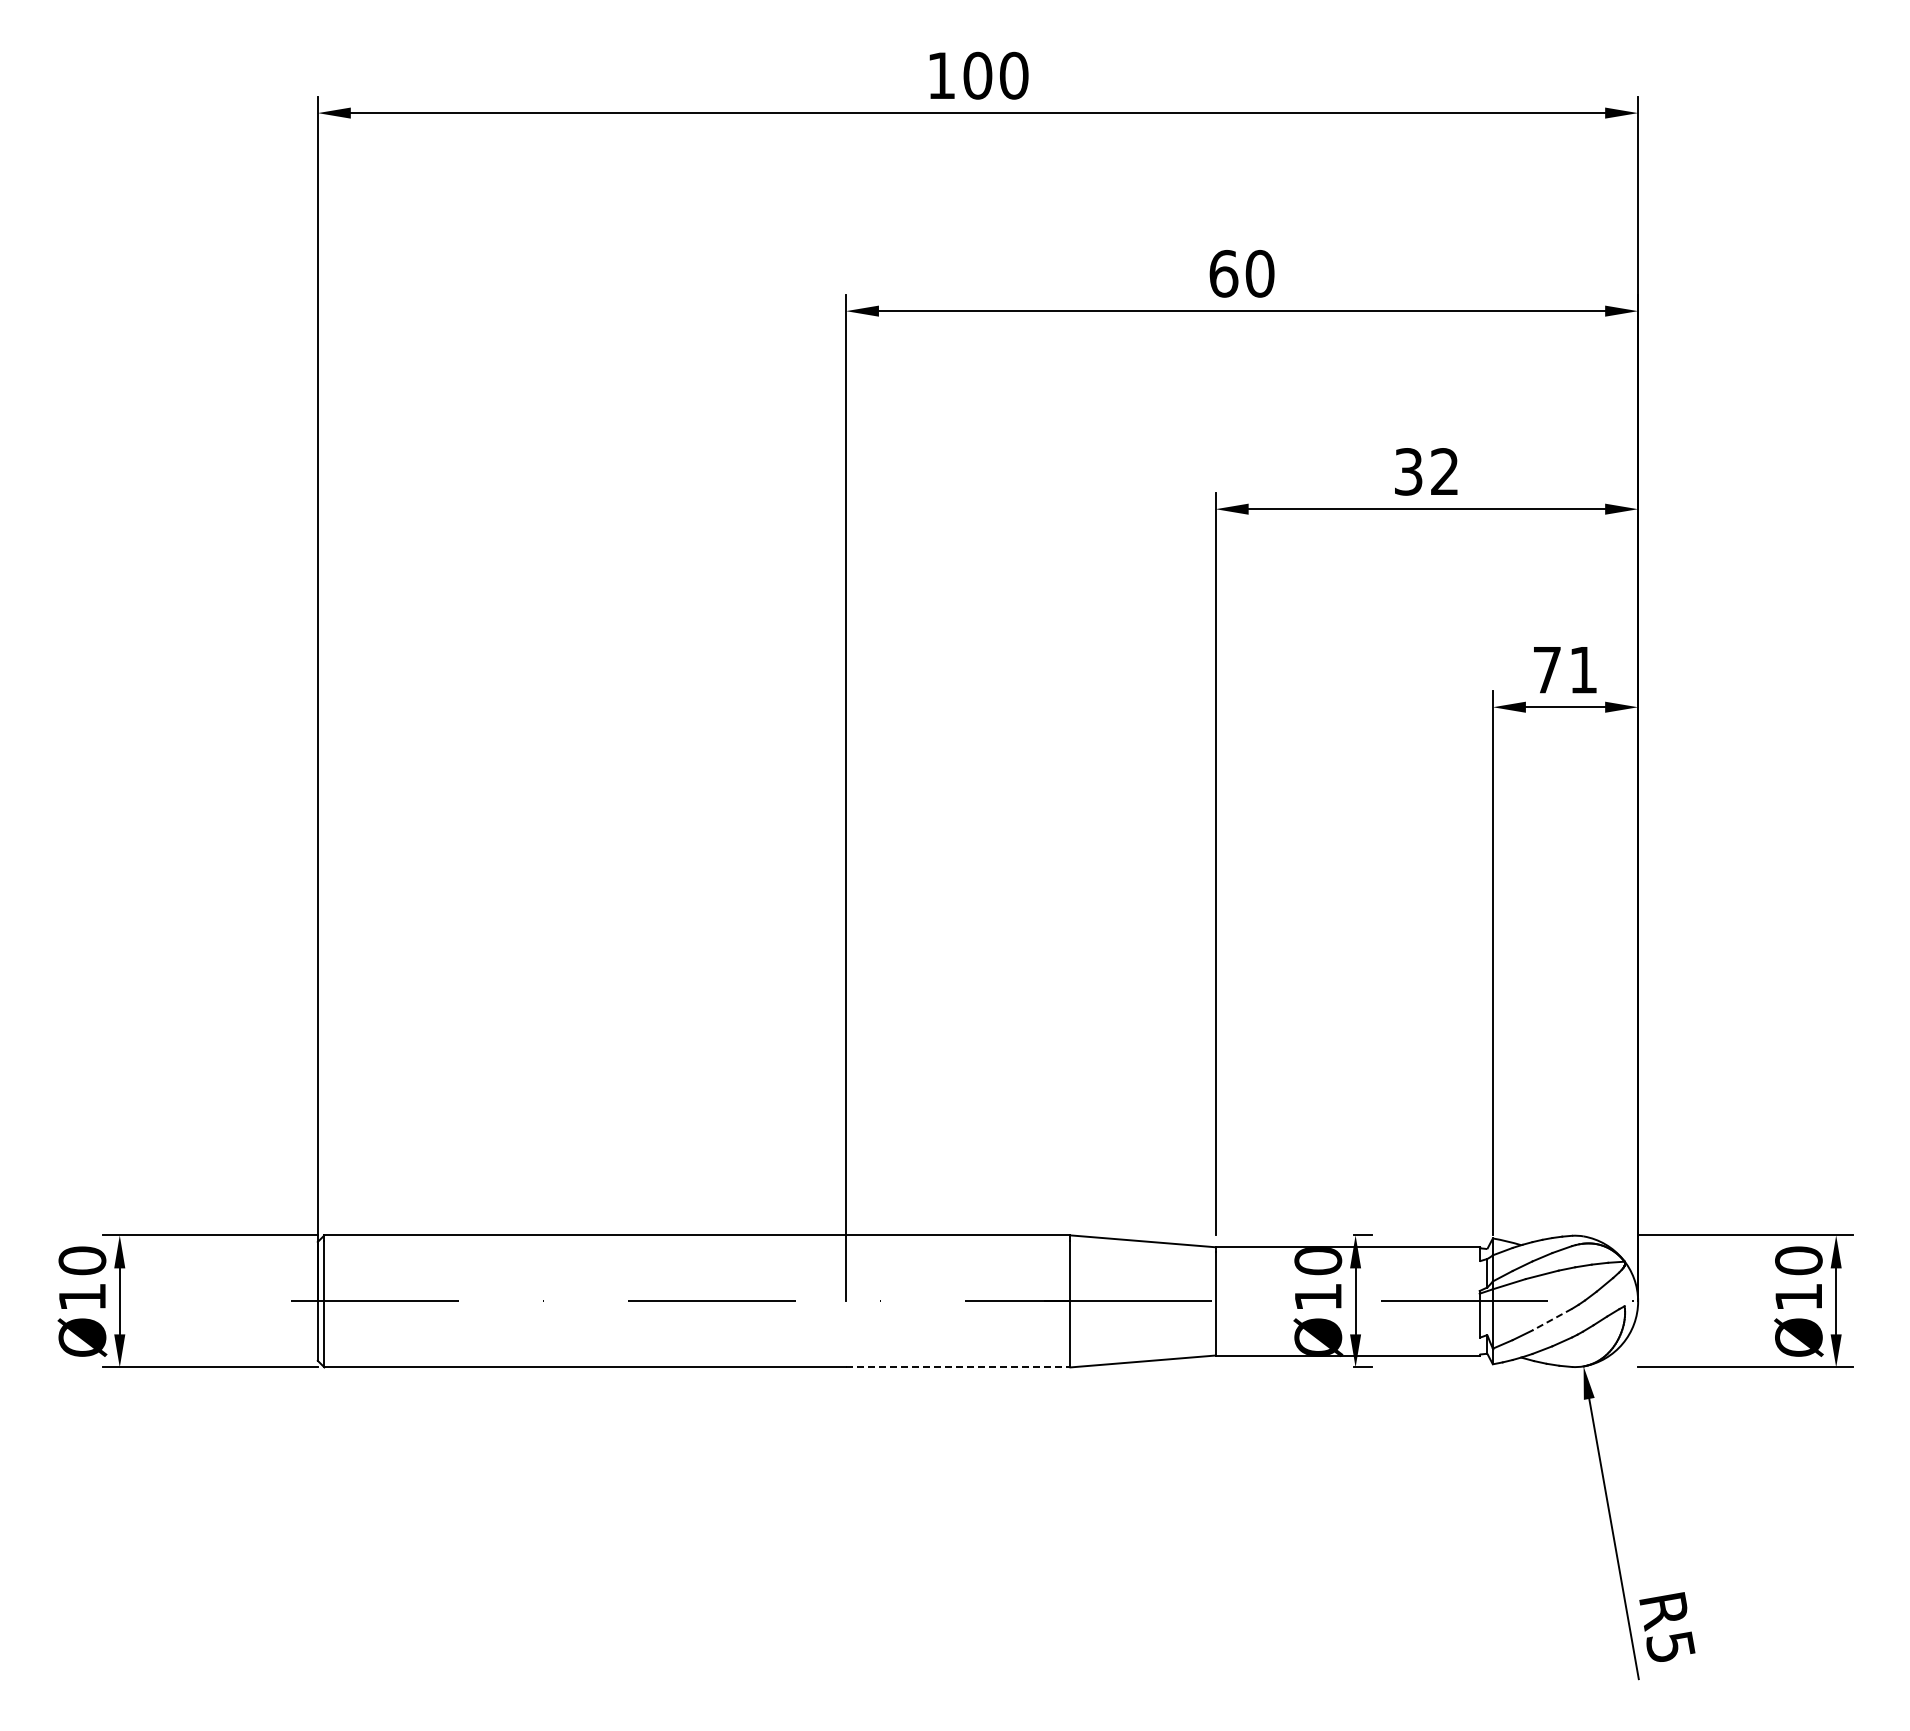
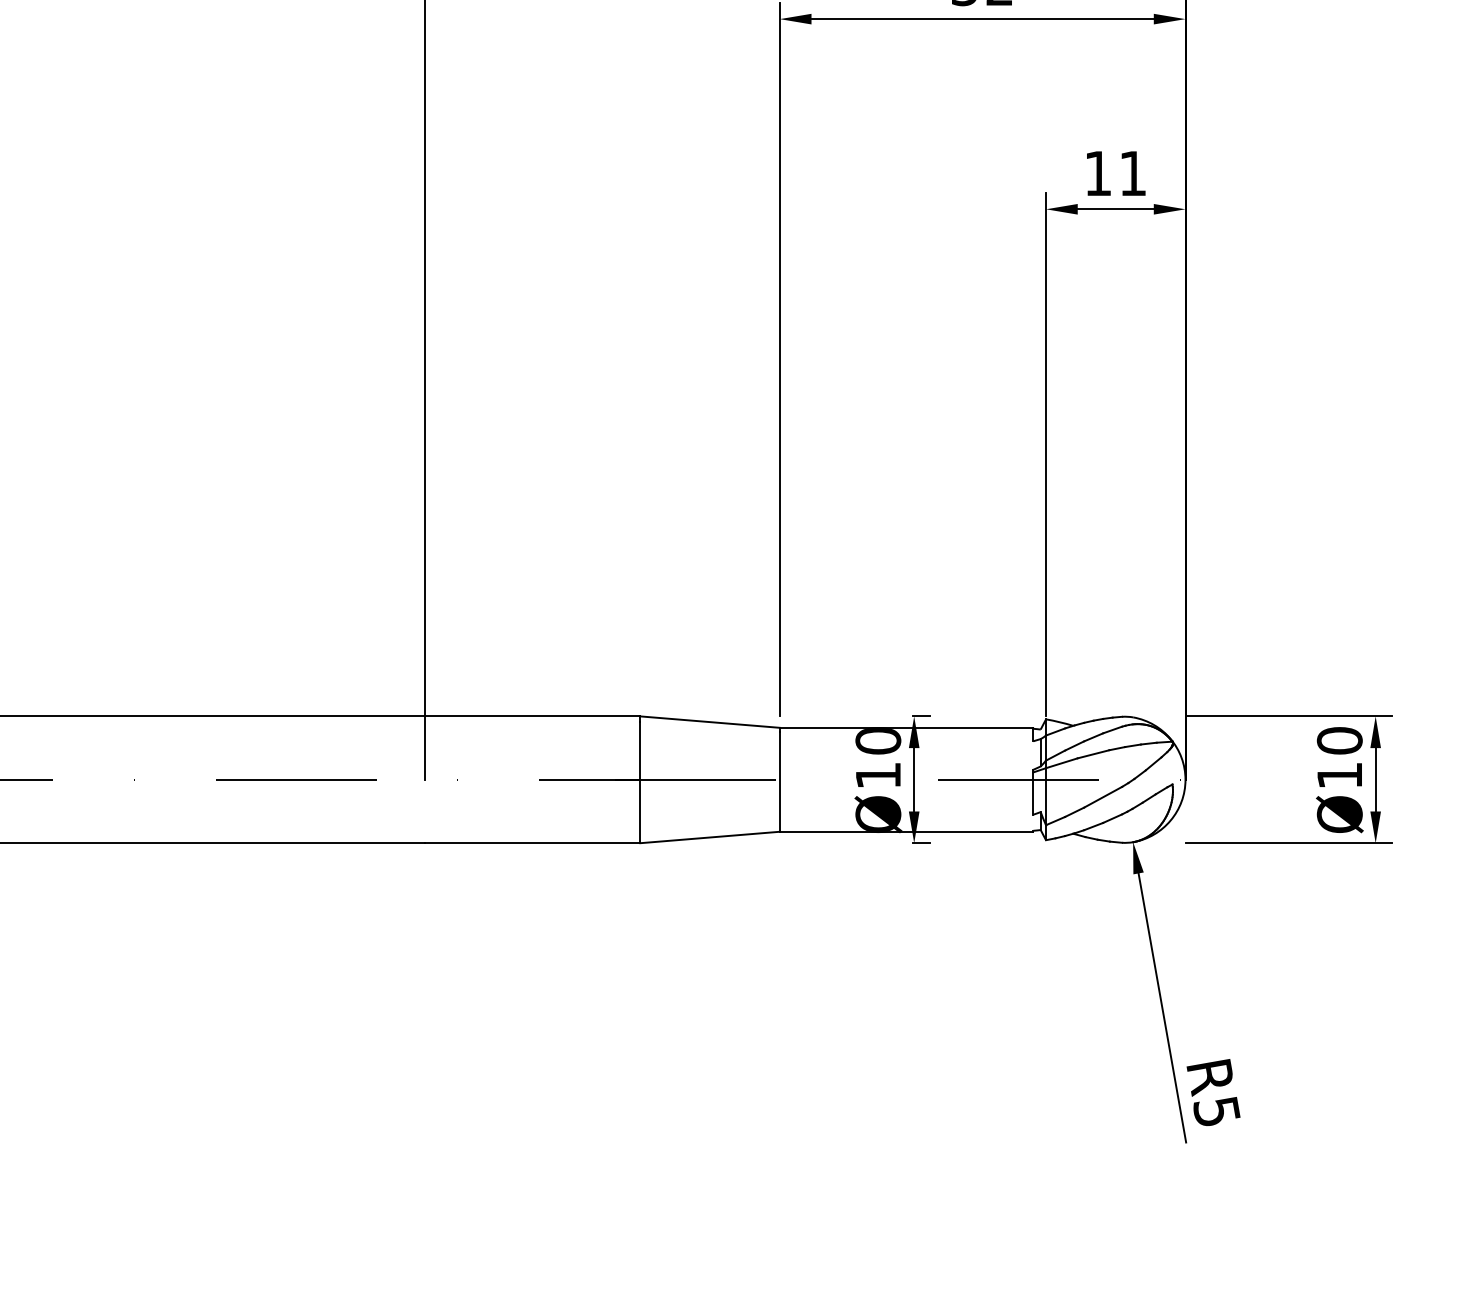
text: (1547, 670) -> (1098, 174), 71 -> 11
line: (1552, 1319) -> (1103, 797), dashed -> solid
line: (958, 1367) -> (532, 843), dashed -> solid

